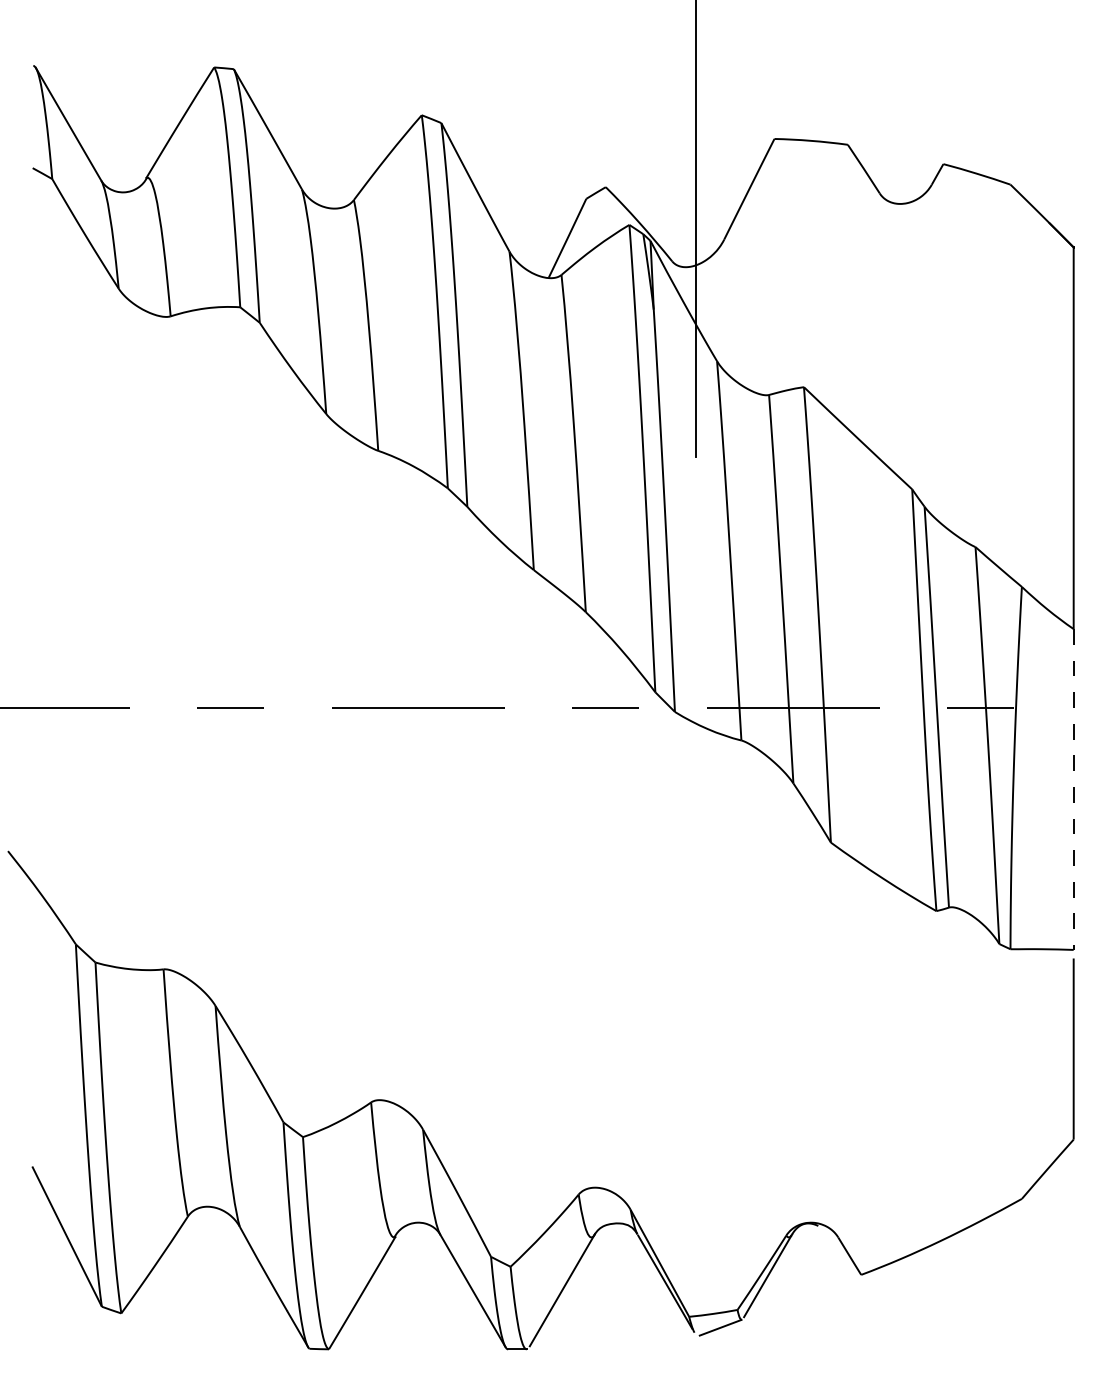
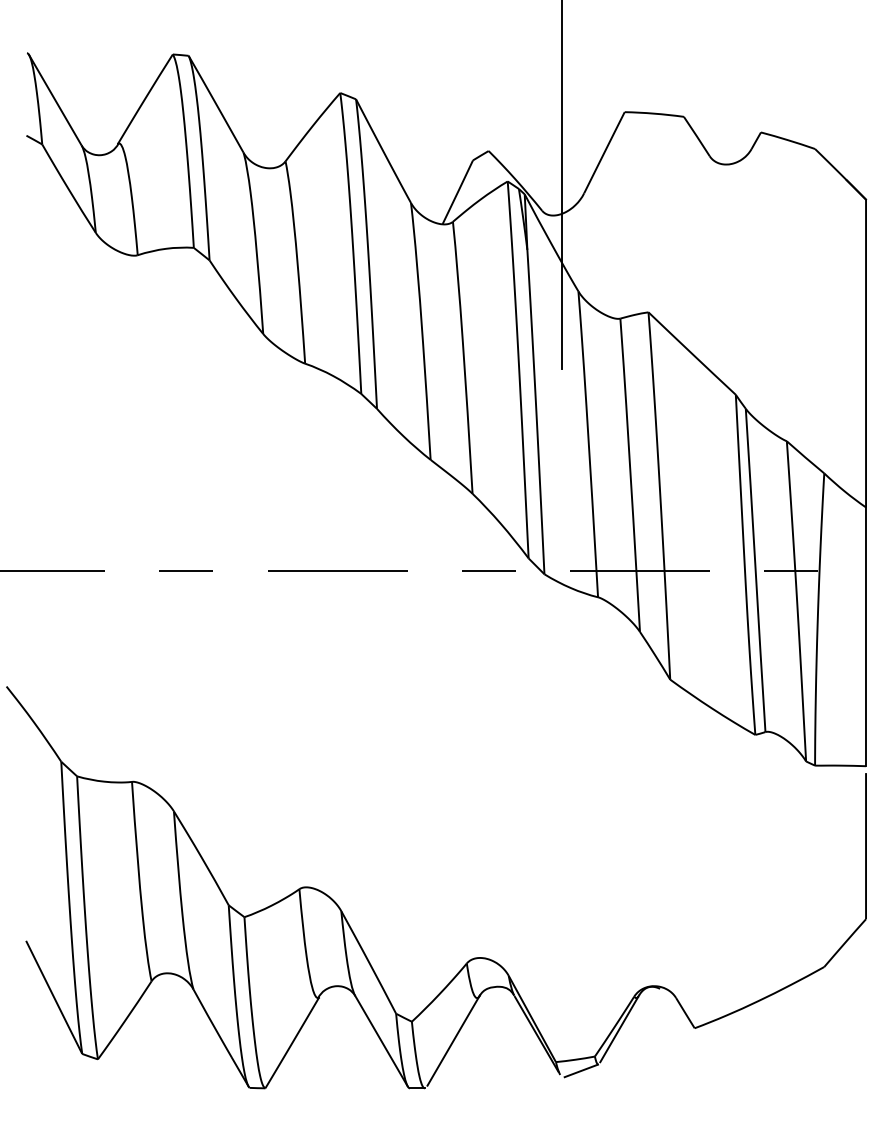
line: (1074, 790) -> (866, 637), dashed -> solid

